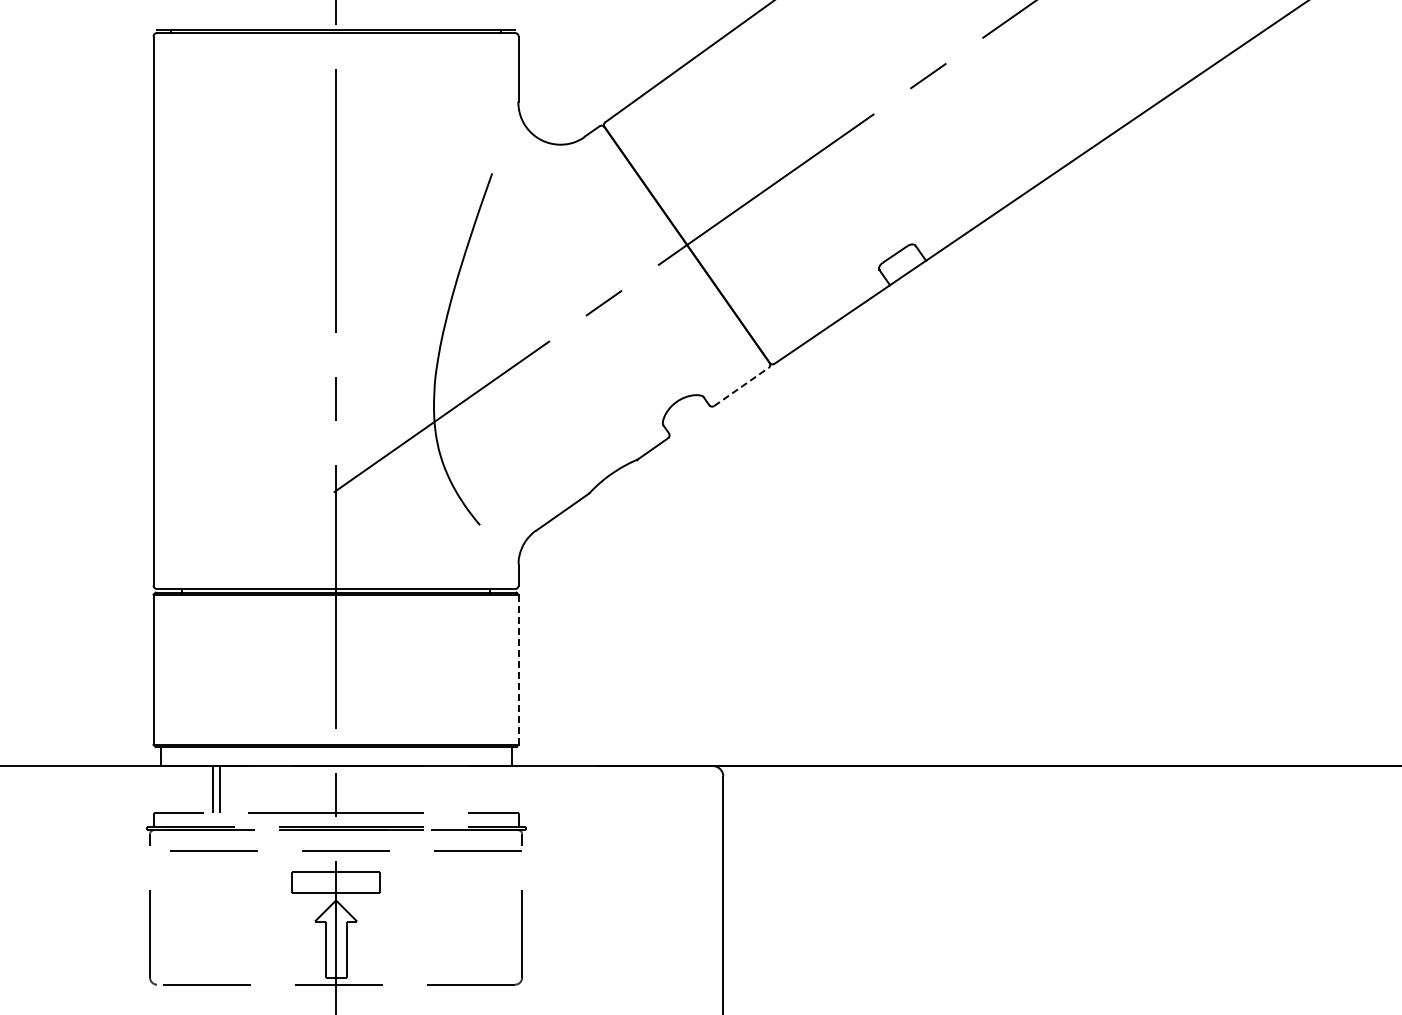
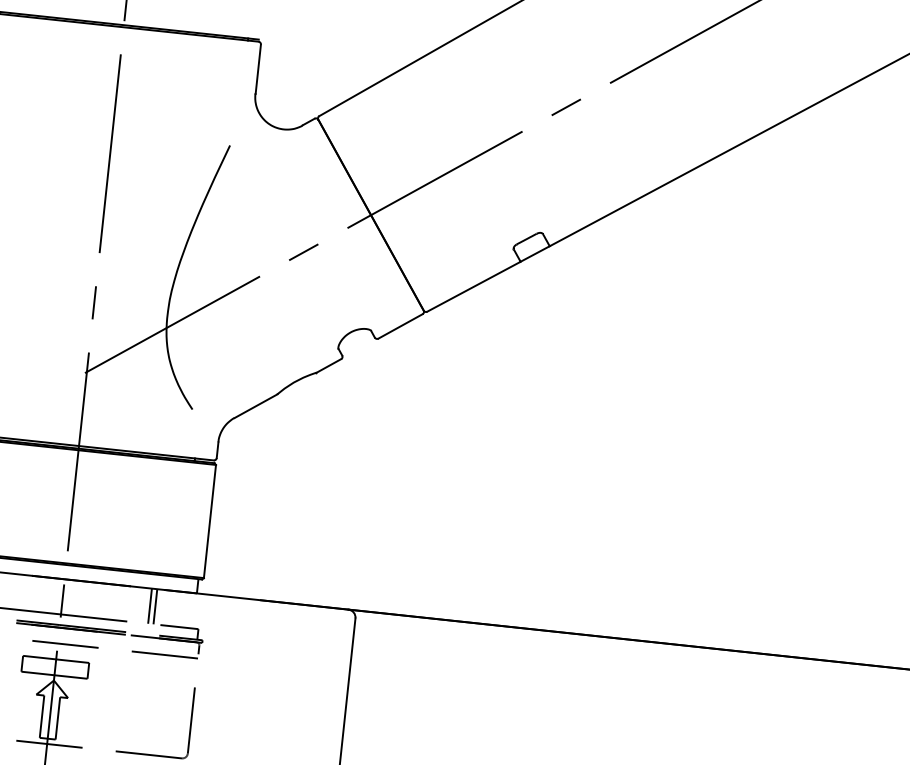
line: (741, 386) -> (400, 326), dashed -> solid
line: (518, 669) -> (209, 521), dashed -> solid
line: (451, 789) -> (149, 606), added
line: (458, 789) -> (155, 606), added

